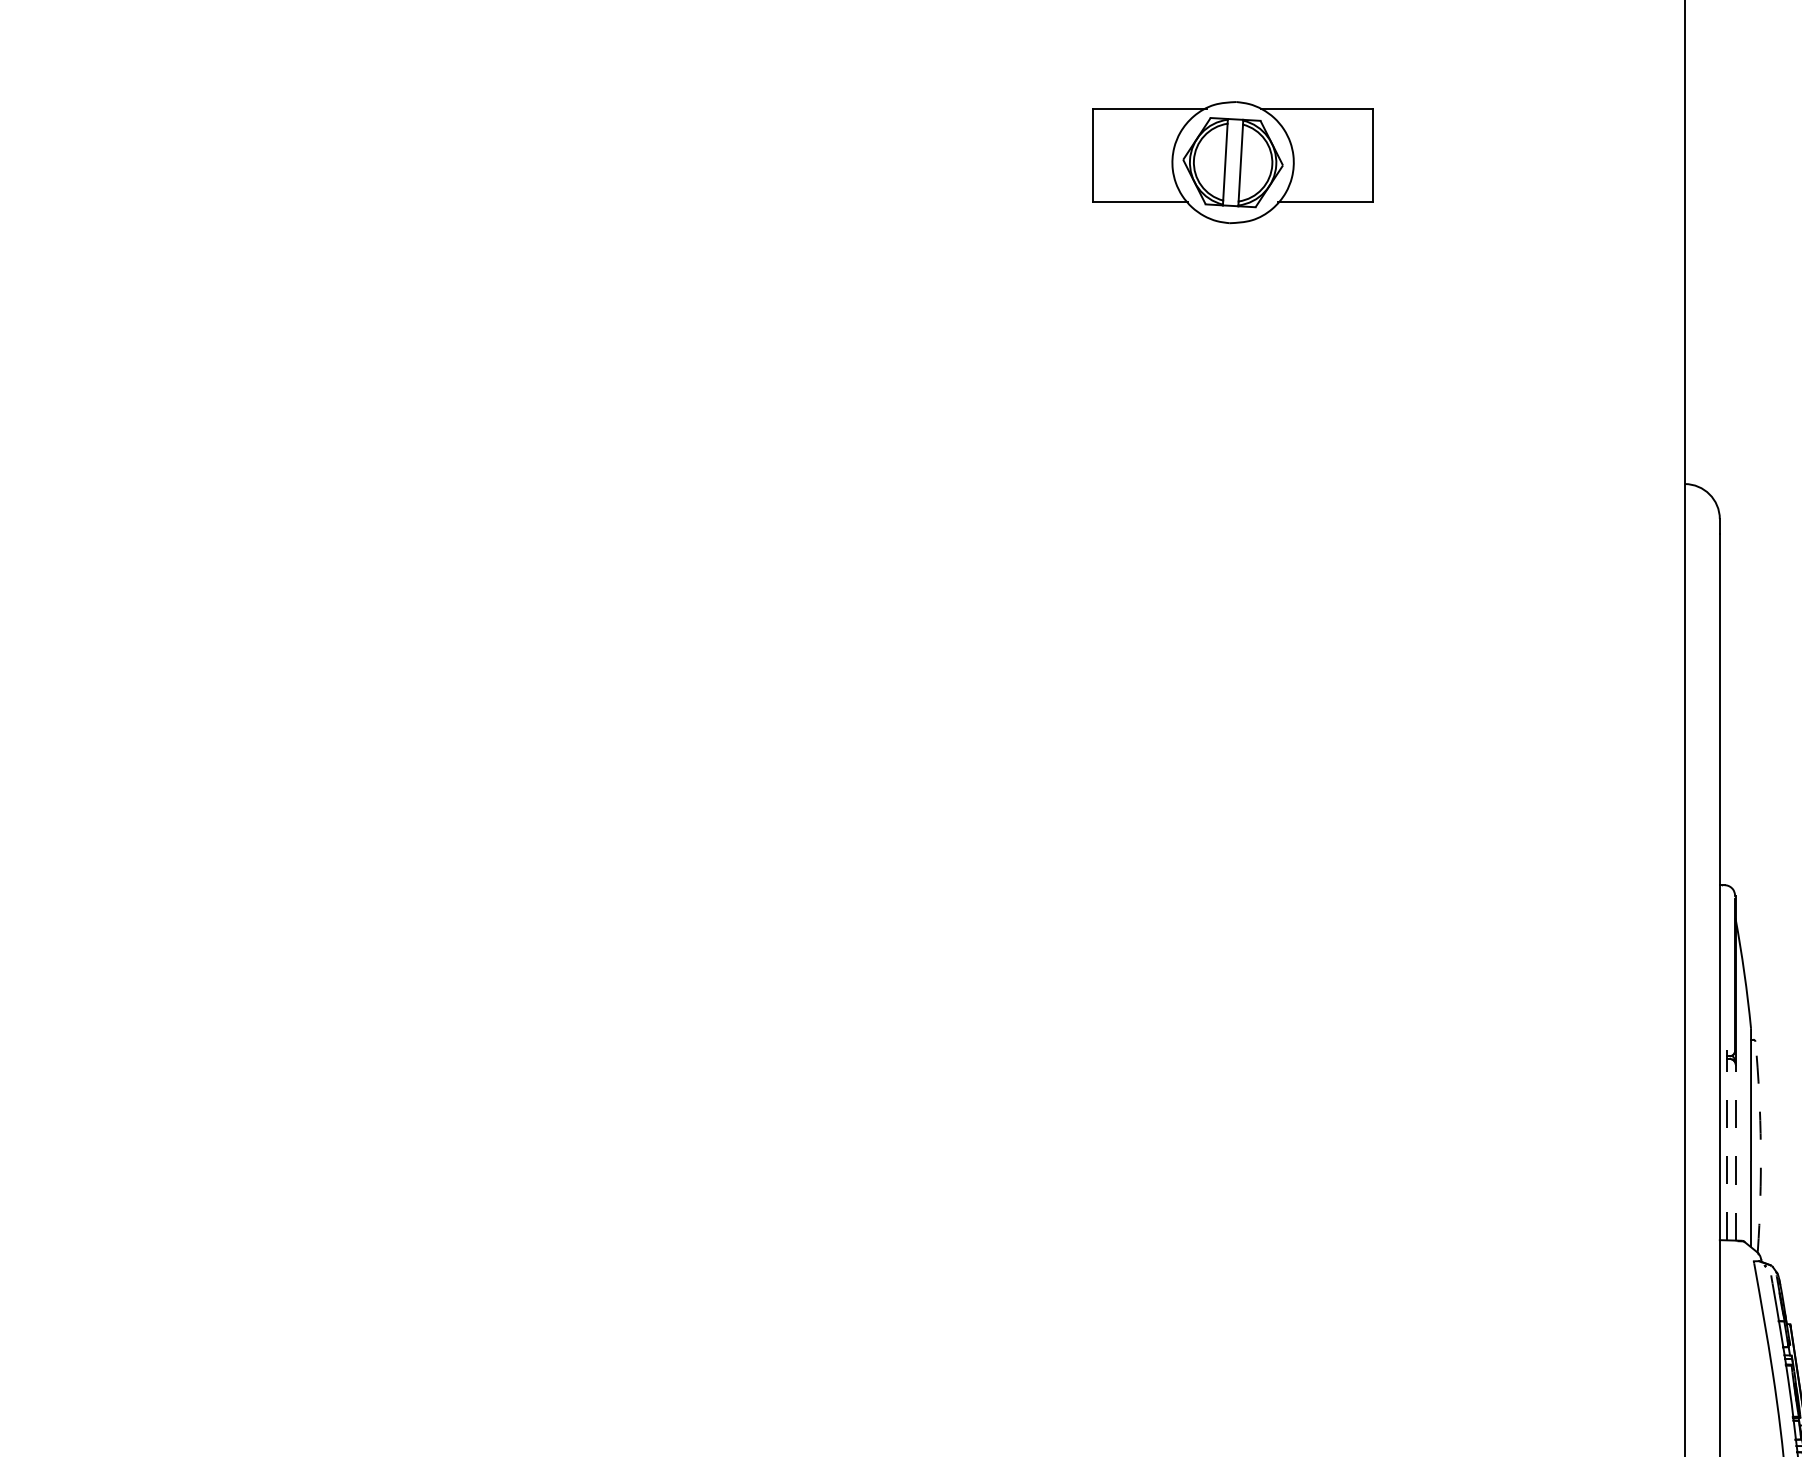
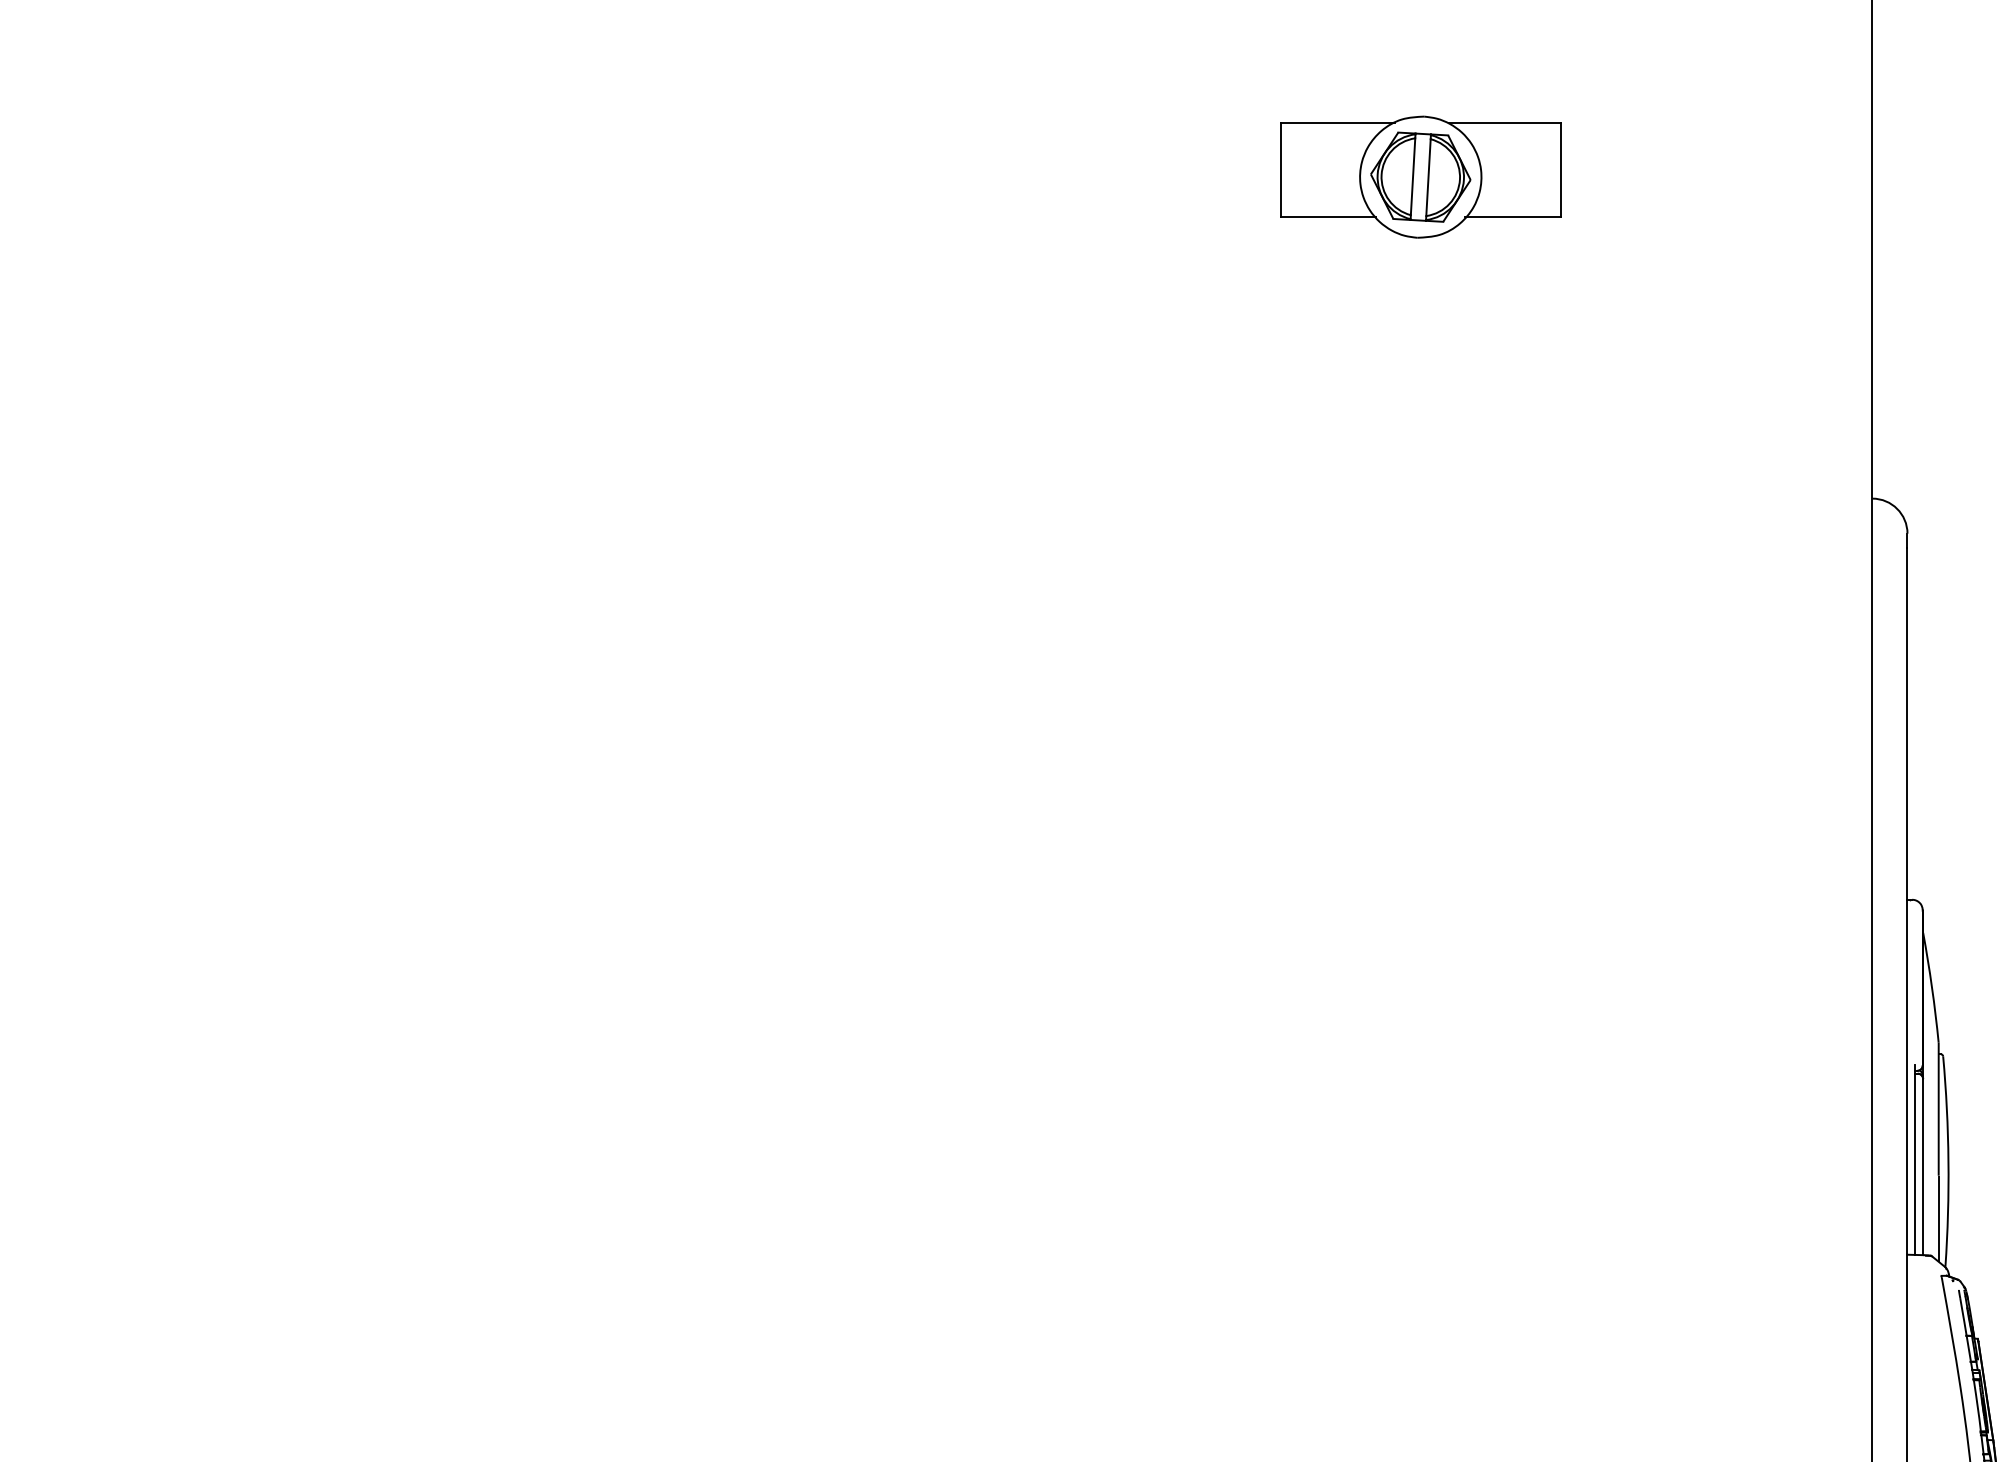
line: (1726, 1144) -> (1914, 1159), dashed -> solid
arc: (1760, 1146) -> (1948, 1161), dashed -> solid
line: (1735, 1151) -> (1923, 1166), dashed -> solid

